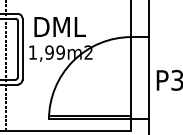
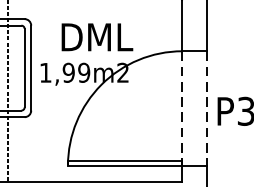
text: (59, 26) -> (96, 36), moved
line: (131, 78) -> (182, 108), solid -> dashed
line: (149, 78) -> (207, 108), solid -> dashed

